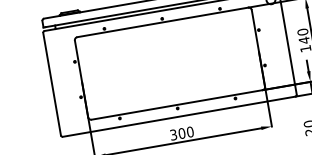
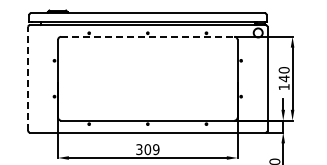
line: (162, 22) -> (147, 36), solid -> dashed
line: (52, 83) -> (28, 78), solid -> dashed
text: (190, 131) -> (156, 149), 300 -> 309

